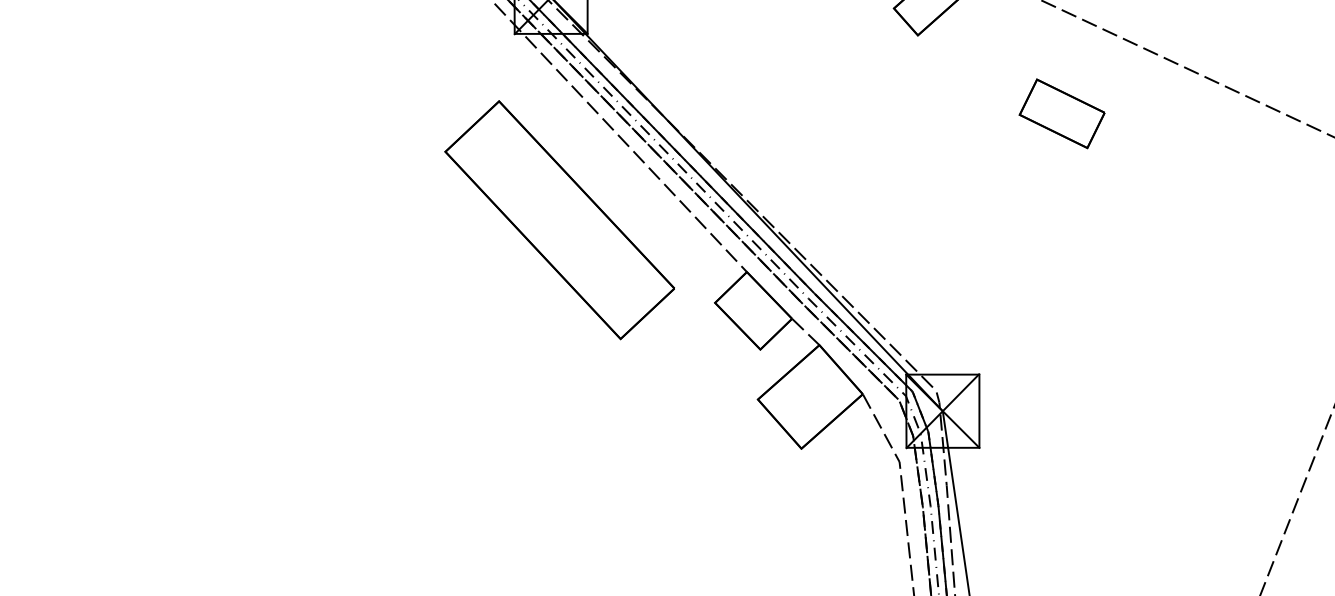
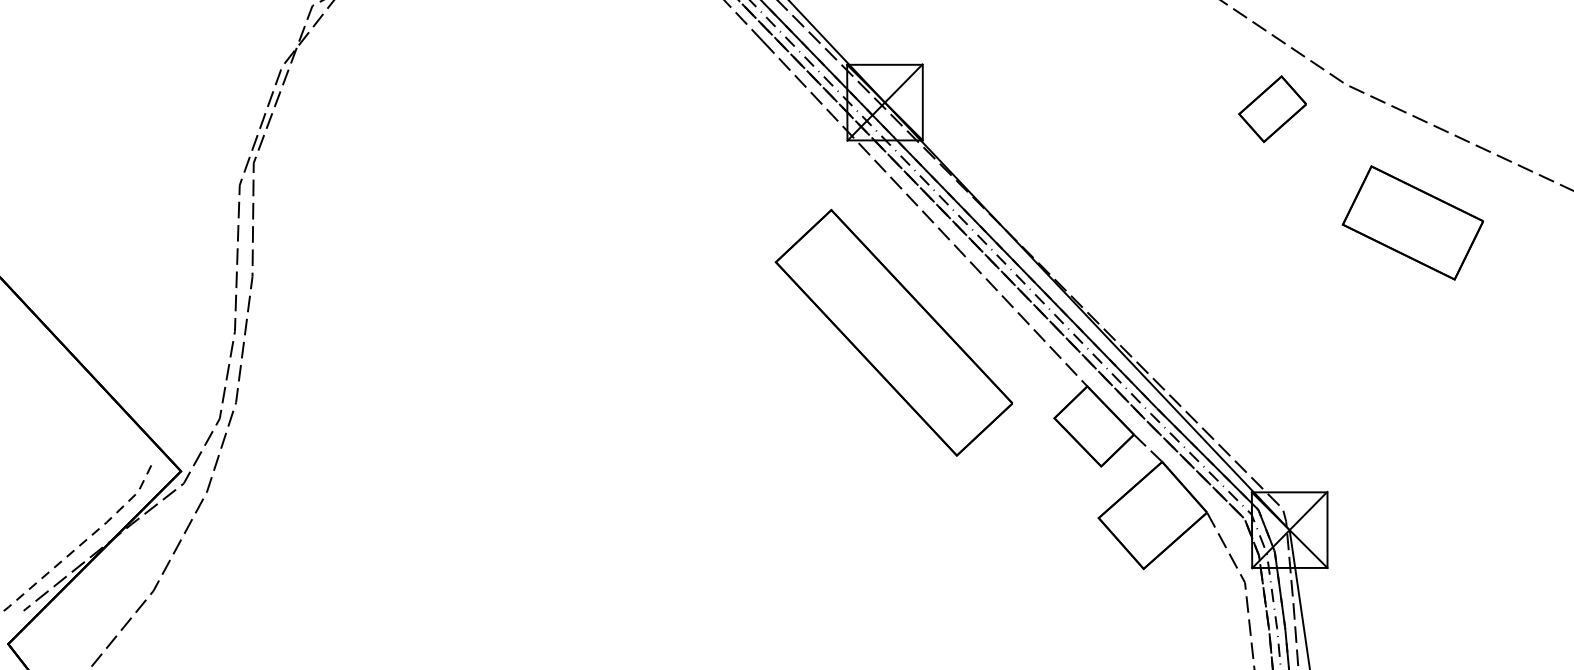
part: (1061, 113) -> (1412, 222), size x1.6

